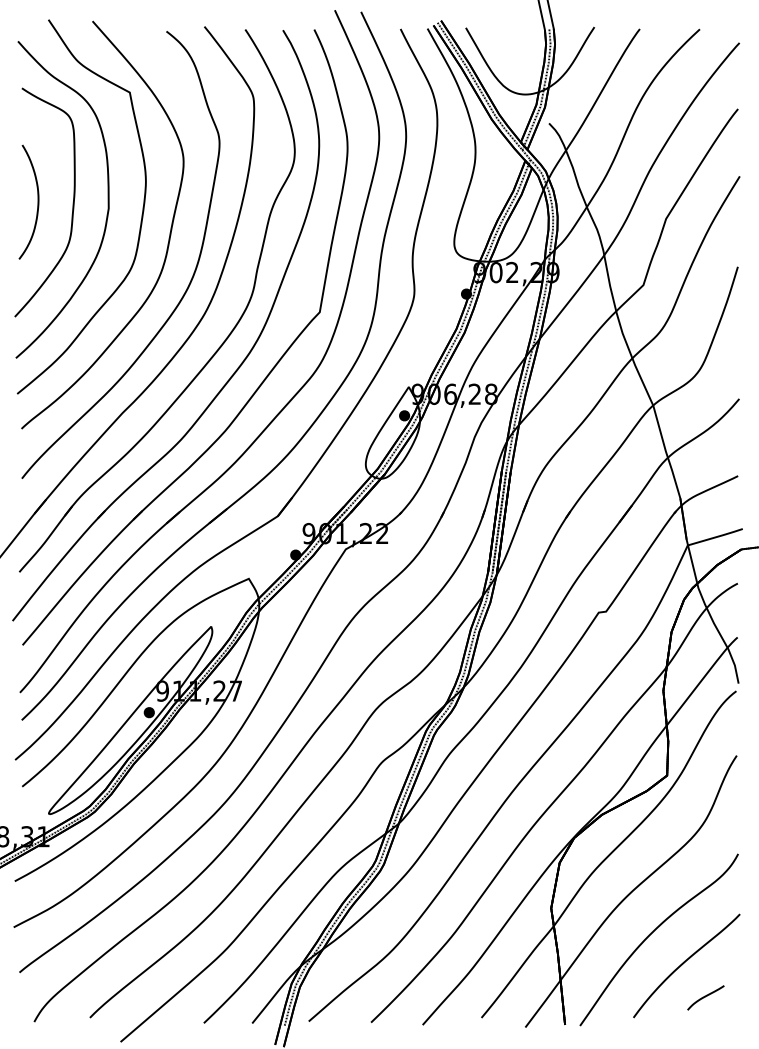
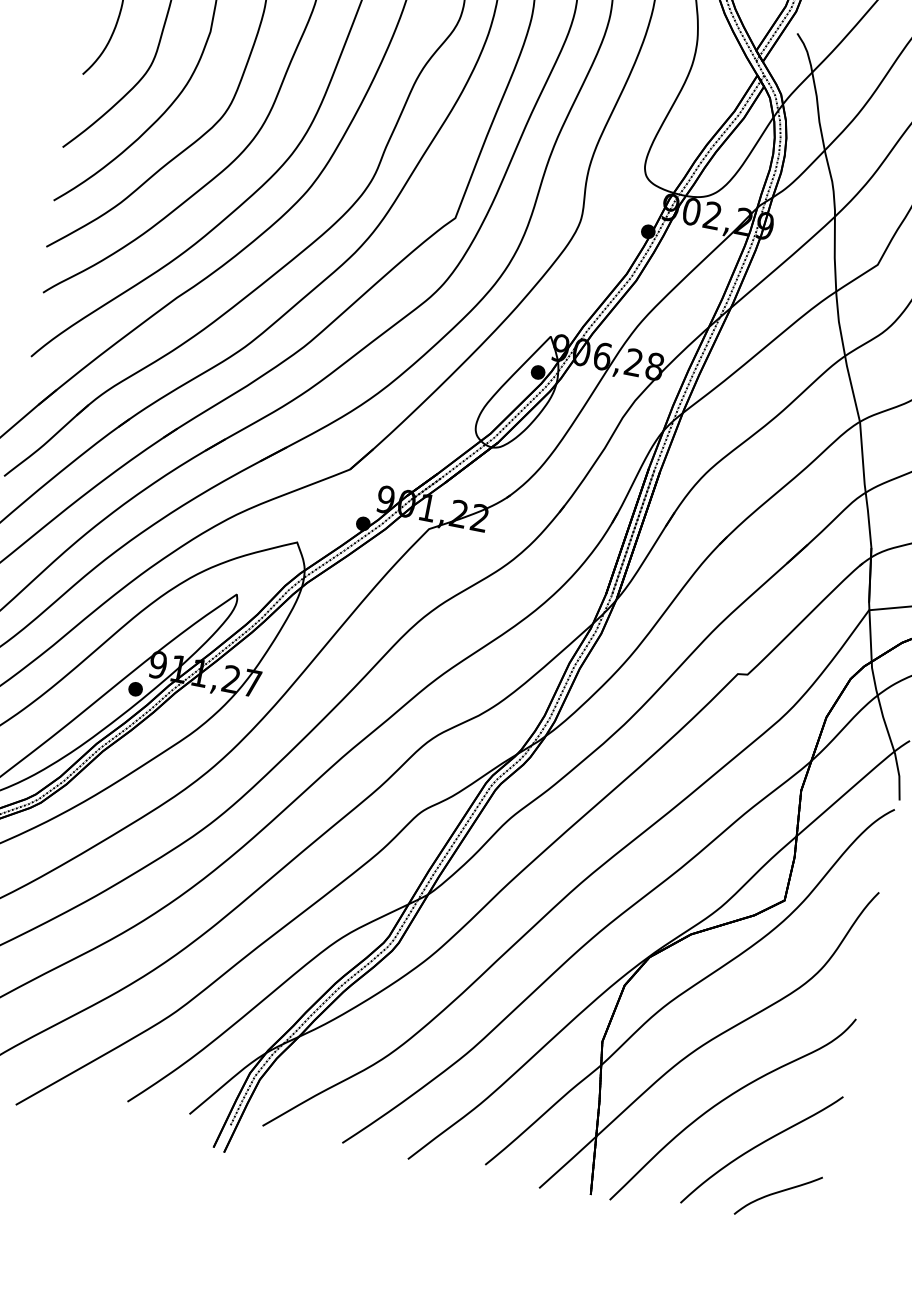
part: (705, 997) -> (777, 1195), size x1.67

